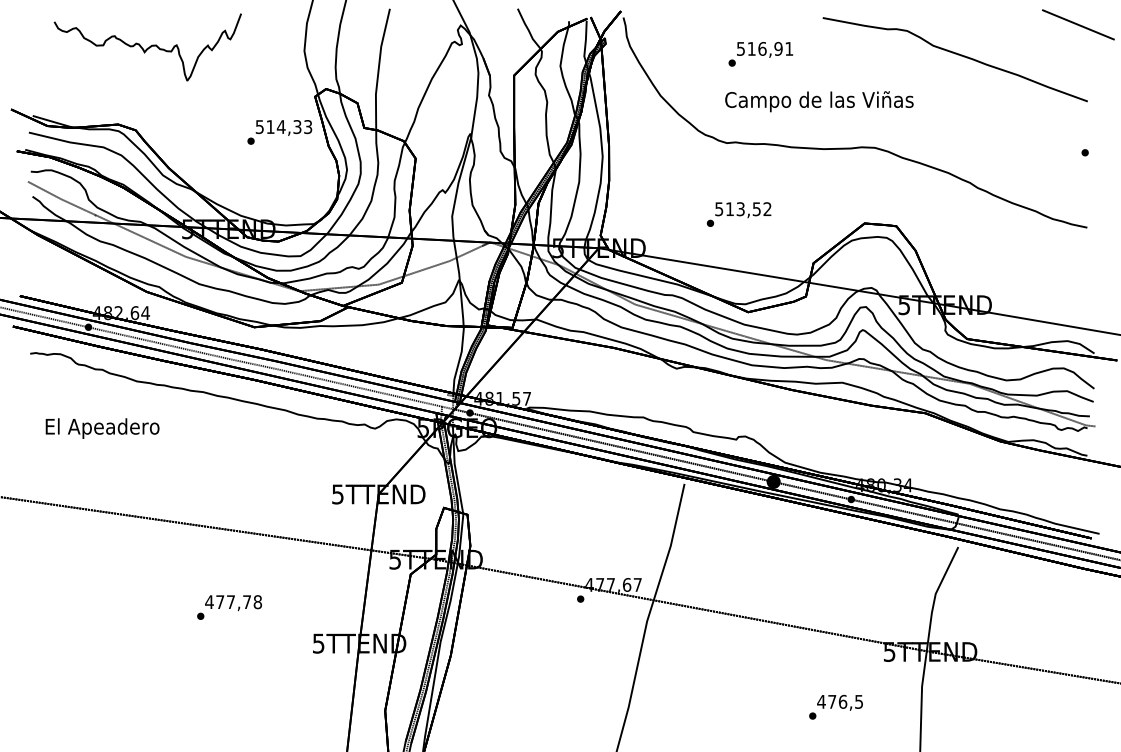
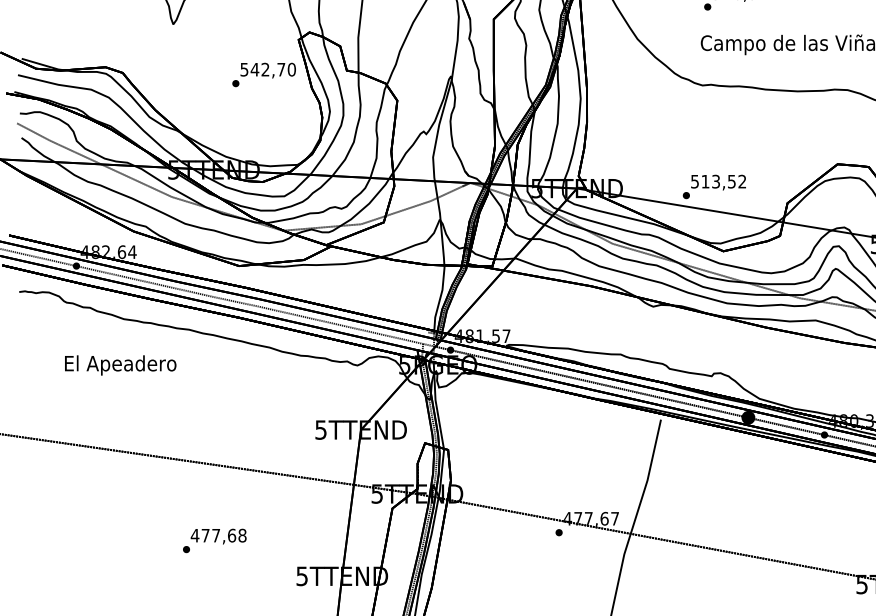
text: (289, 127) -> (273, 70), 514,33 -> 542,70
text: (738, 214) -> (713, 186), moved
text: (102, 428) -> (120, 365), moved
text: (247, 602) -> (232, 535), 477,78 -> 477,68

